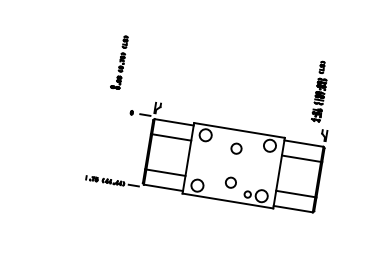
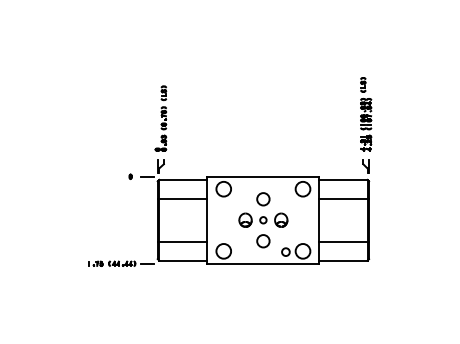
part: (119, 62) -> (160, 118), moved
part: (320, 91) -> (366, 114), moved
part: (233, 165) -> (263, 219), added

